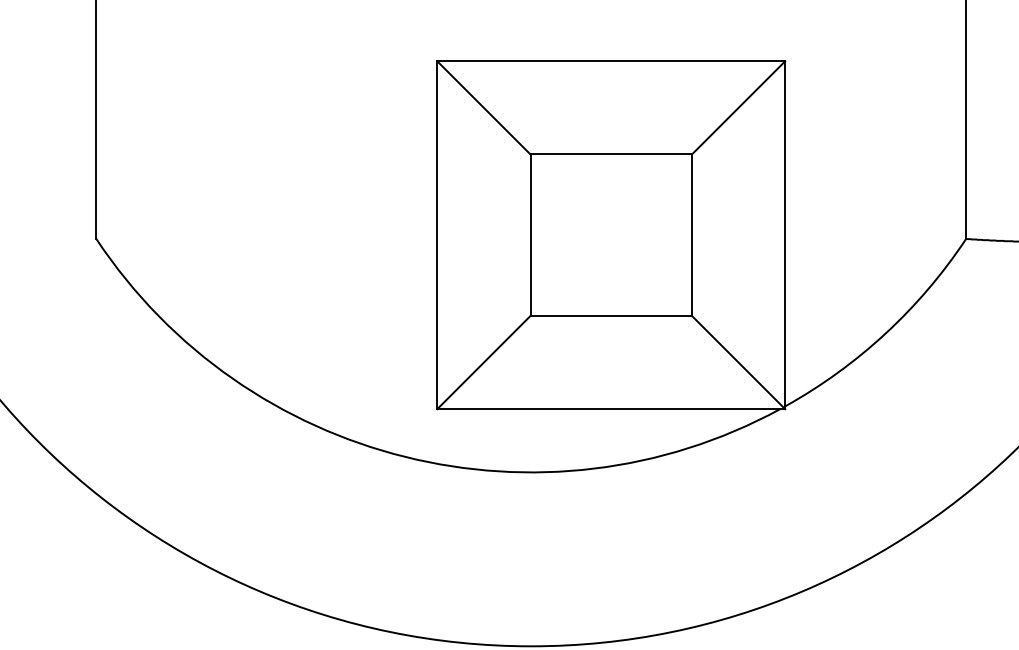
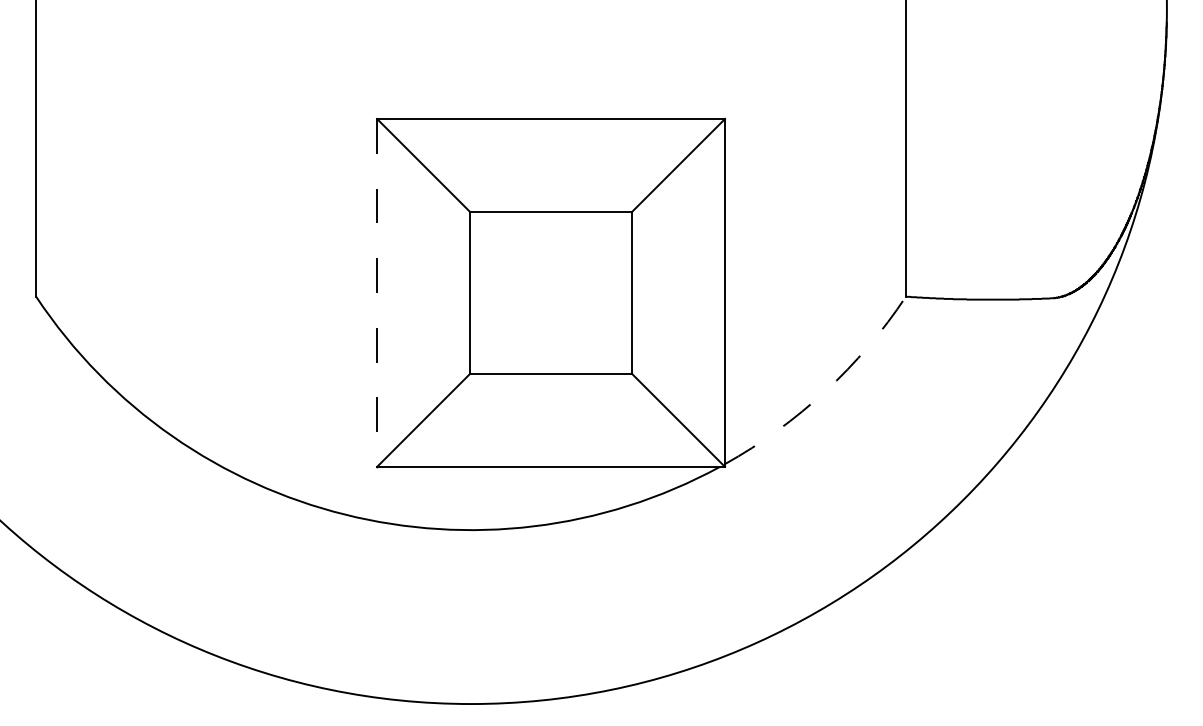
line: (437, 234) -> (377, 292), solid -> dashed
arc: (885, 333) -> (825, 391), solid -> dashed

